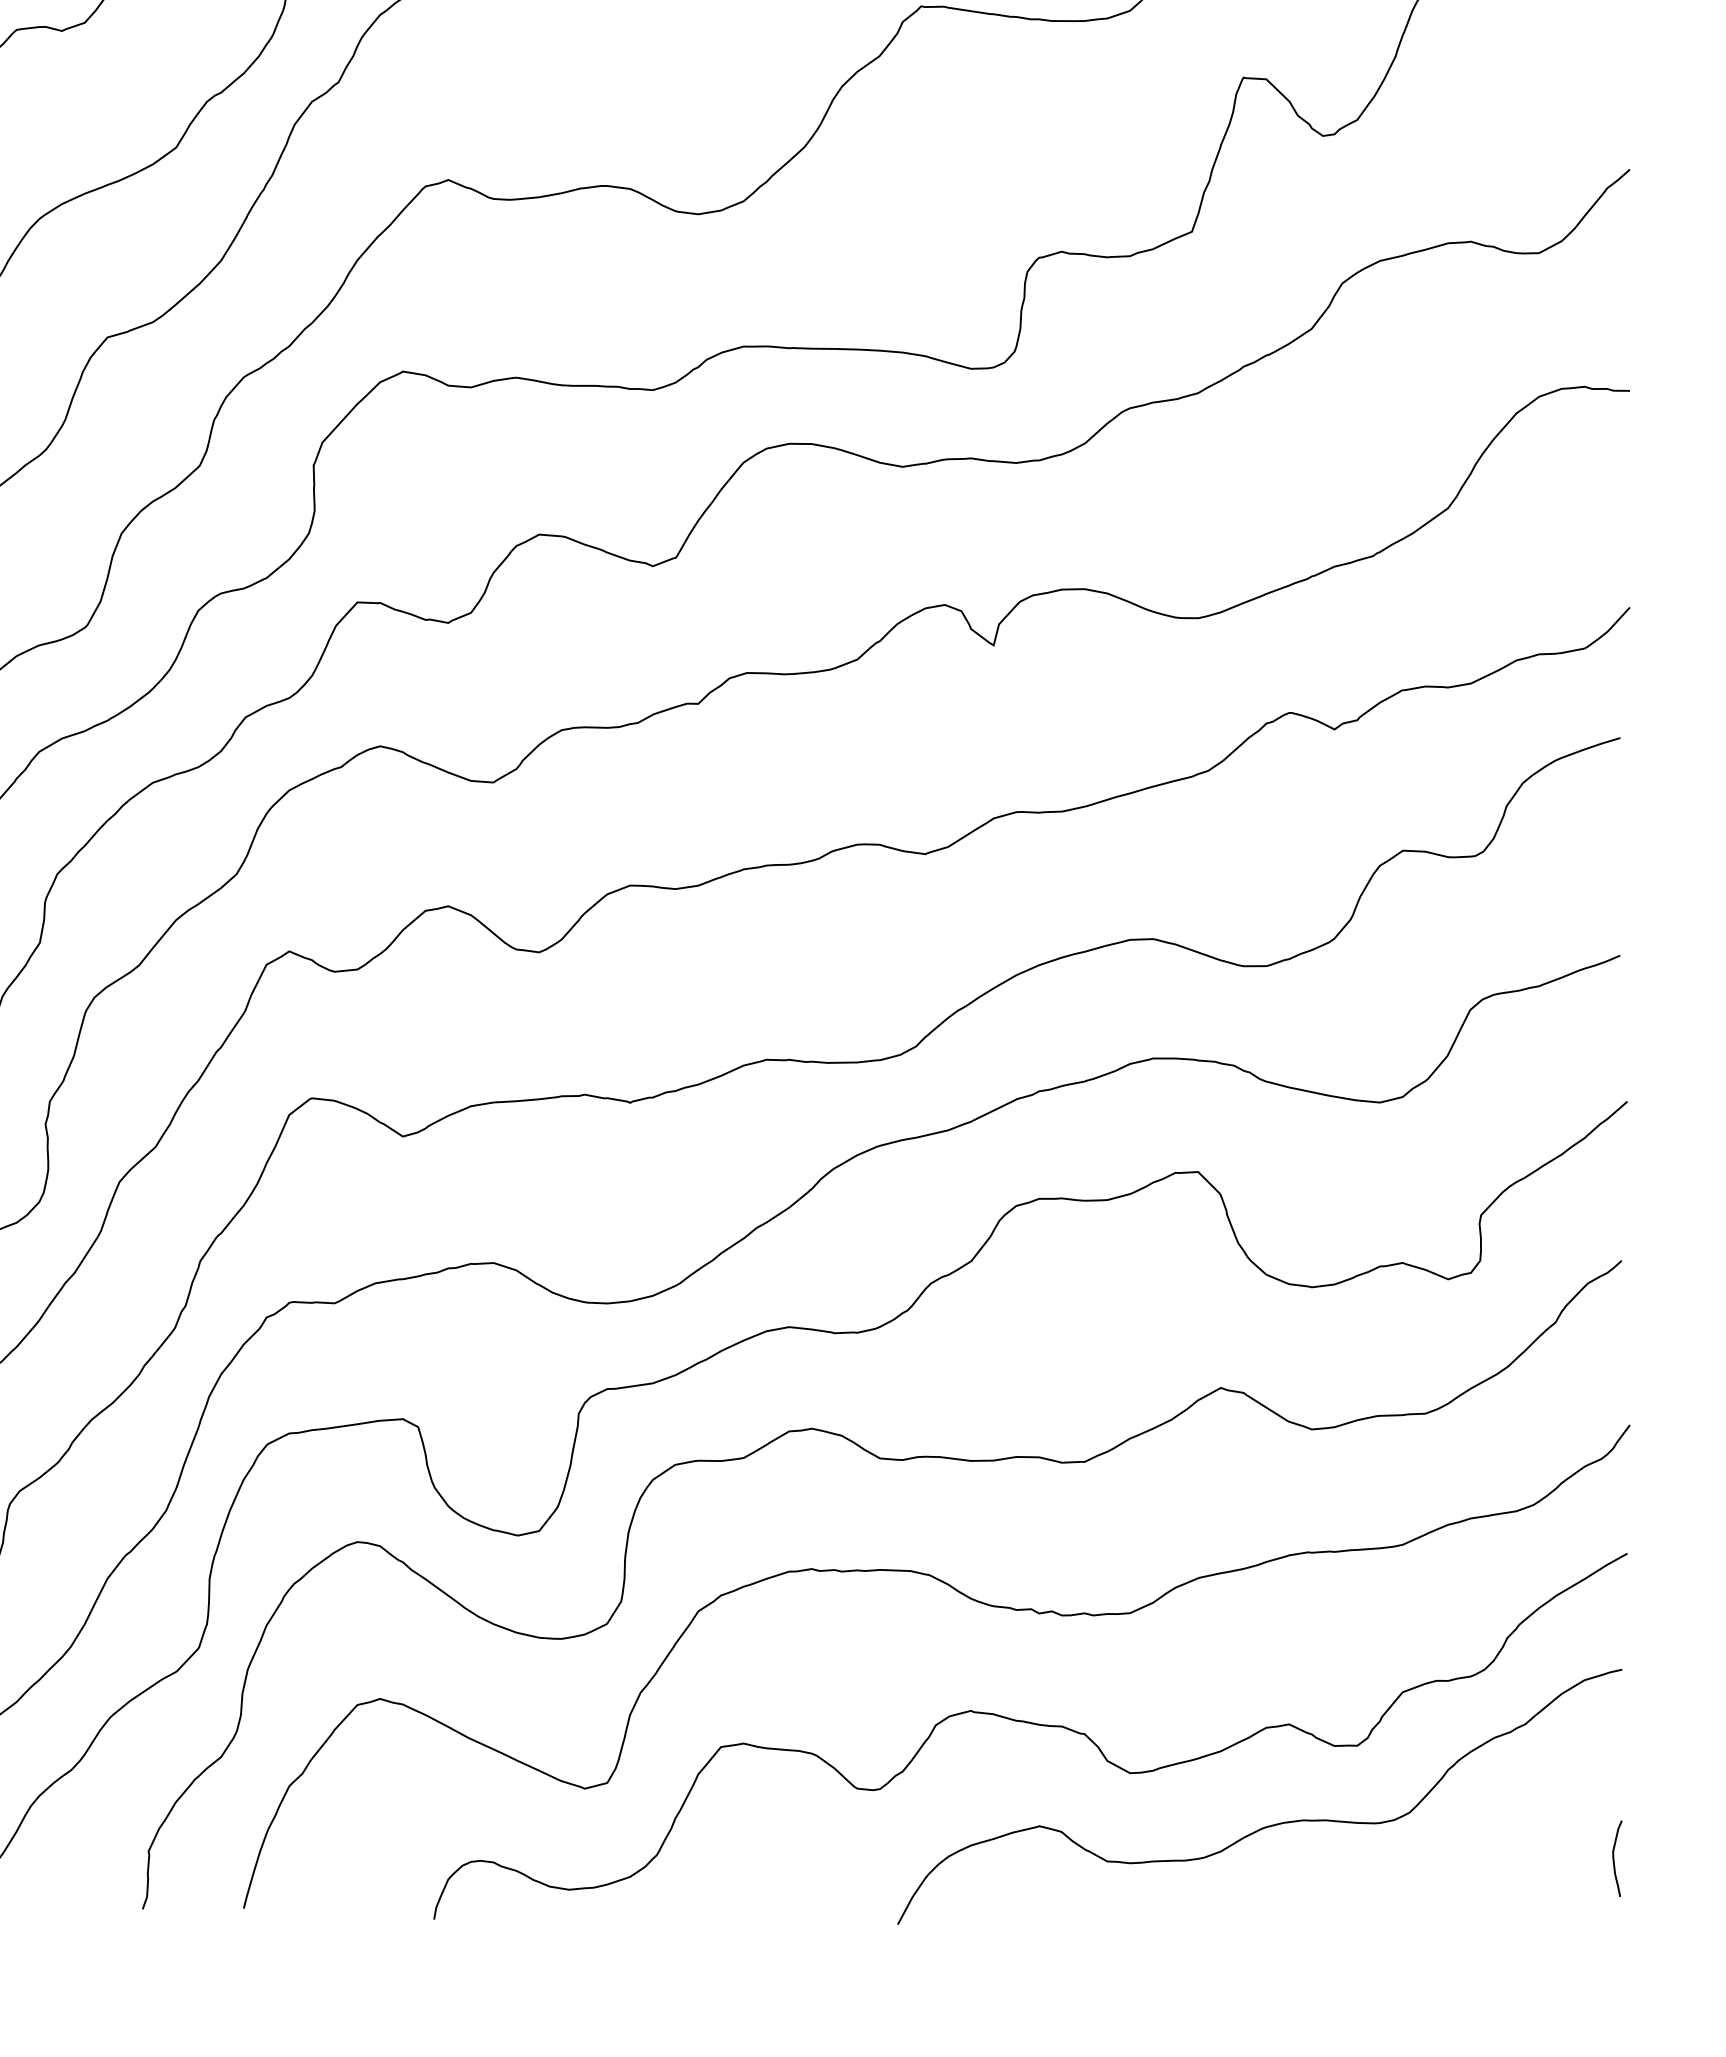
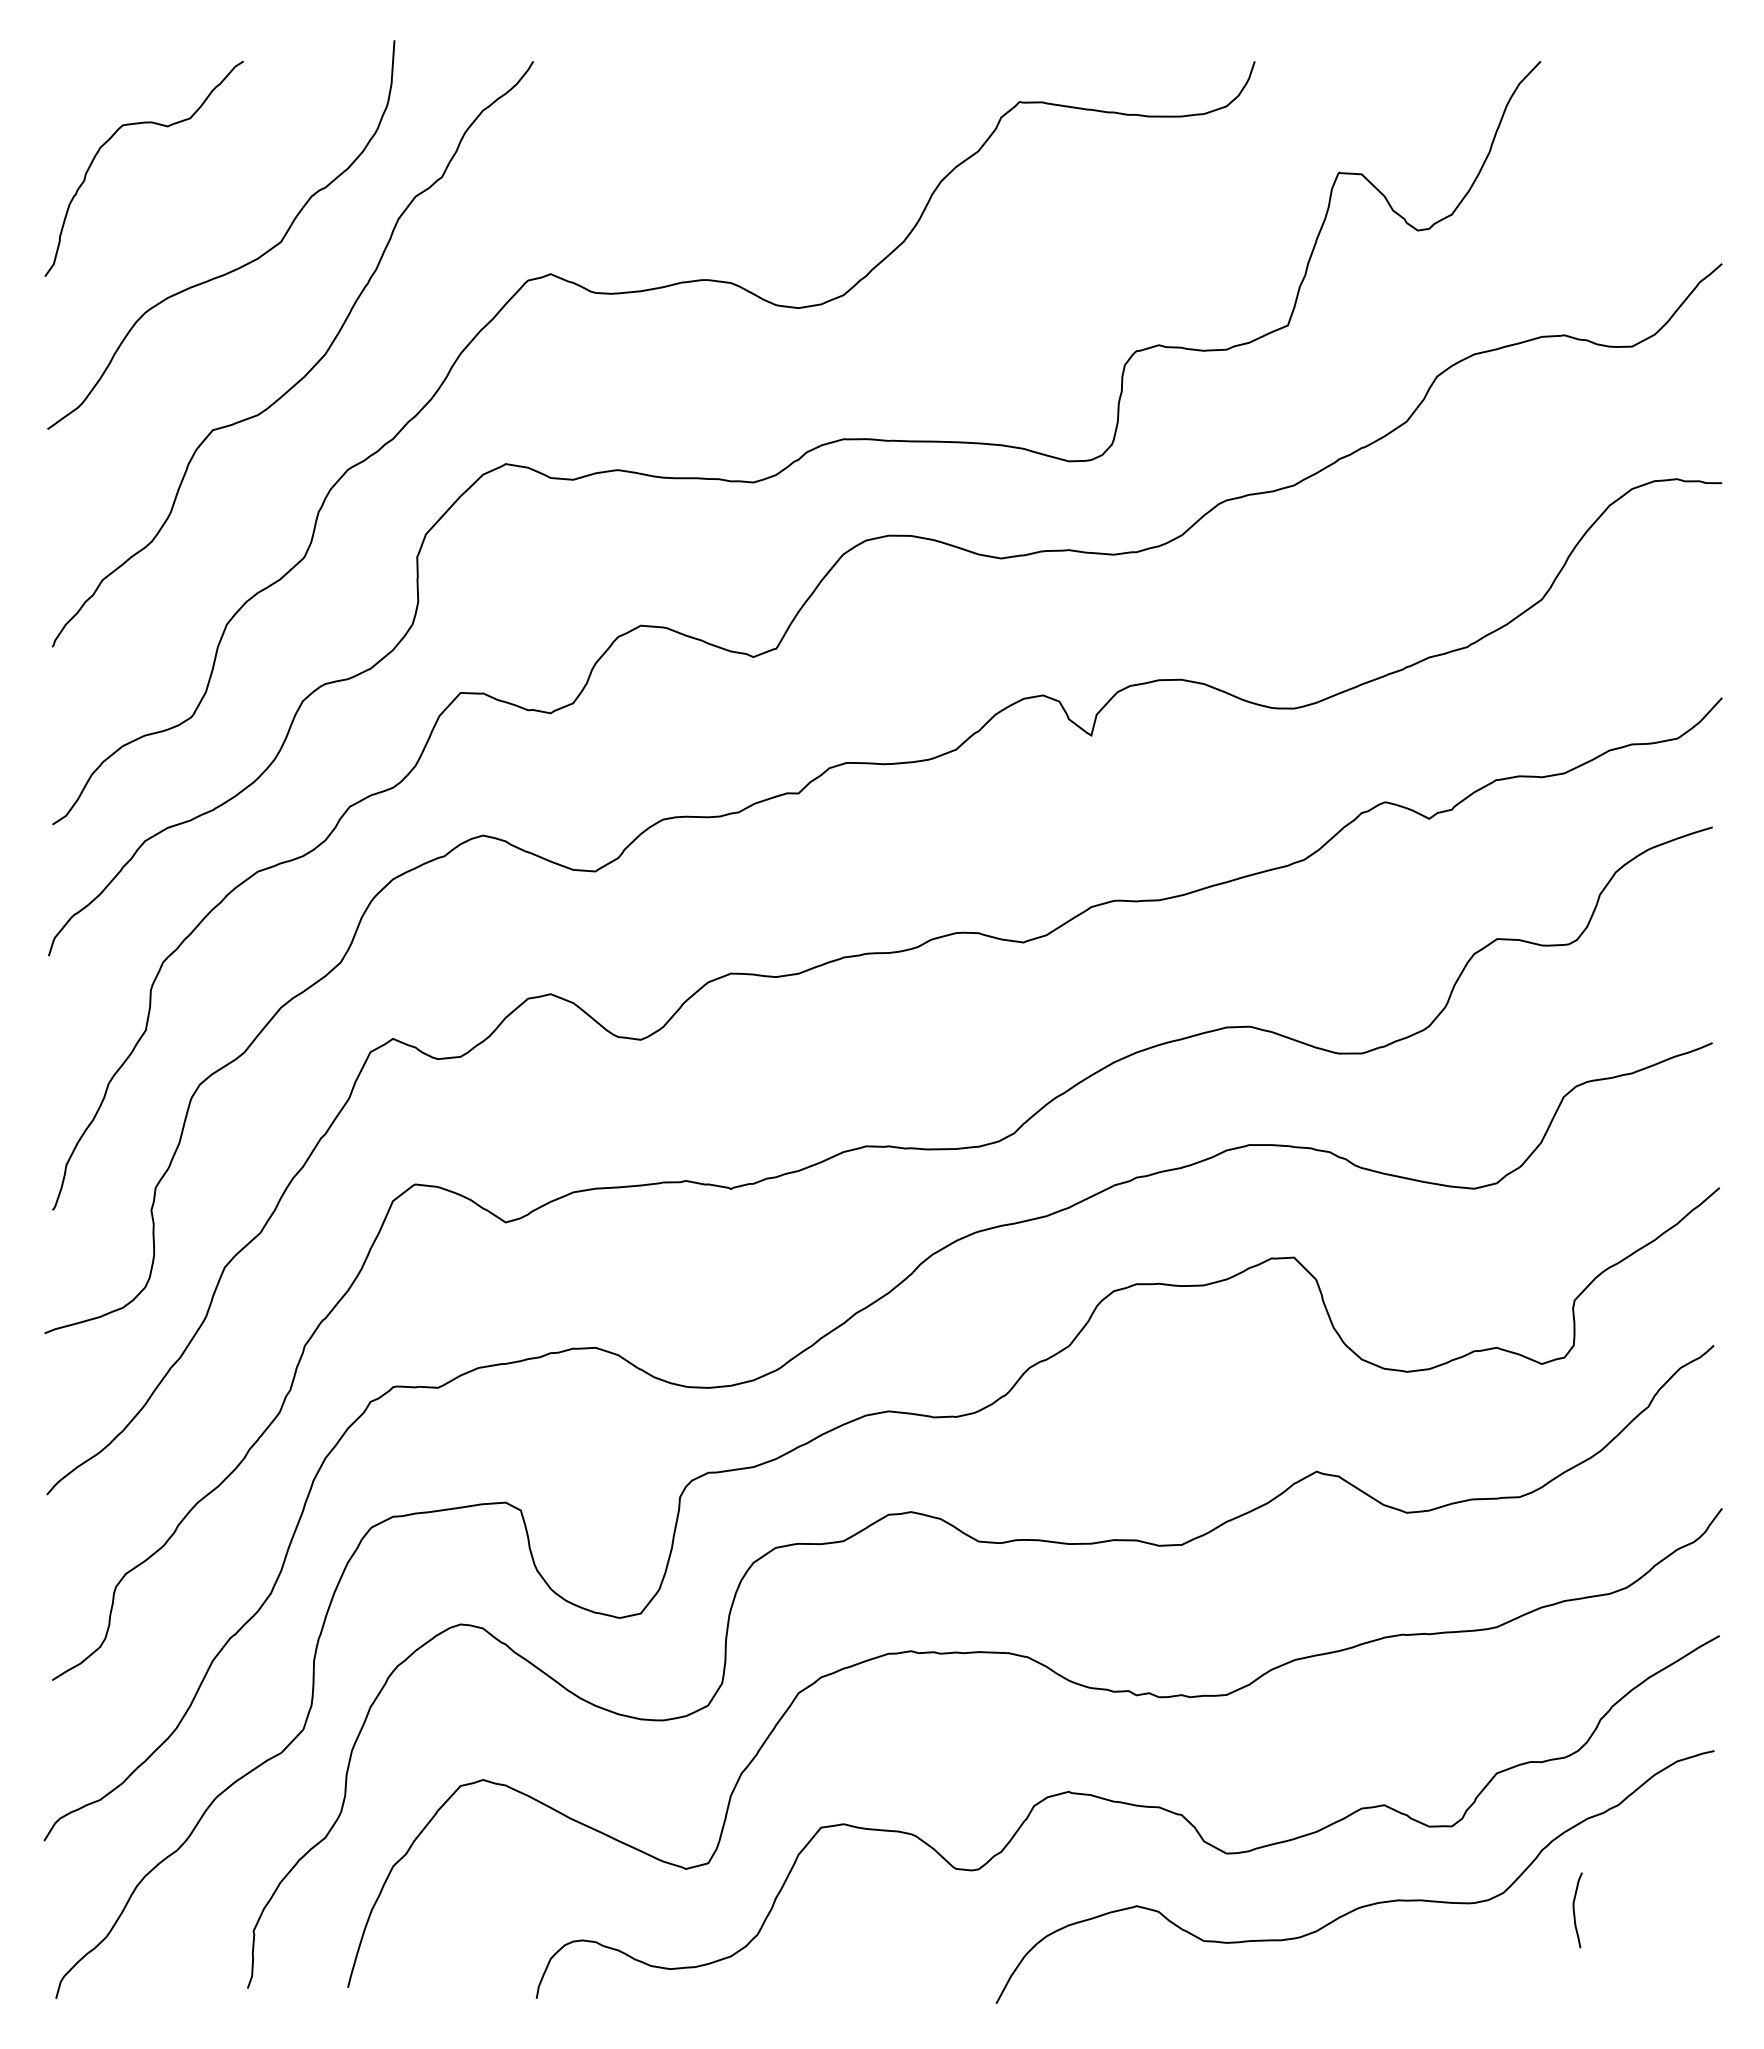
curve: (1614, 1858) -> (1574, 1910), moved

